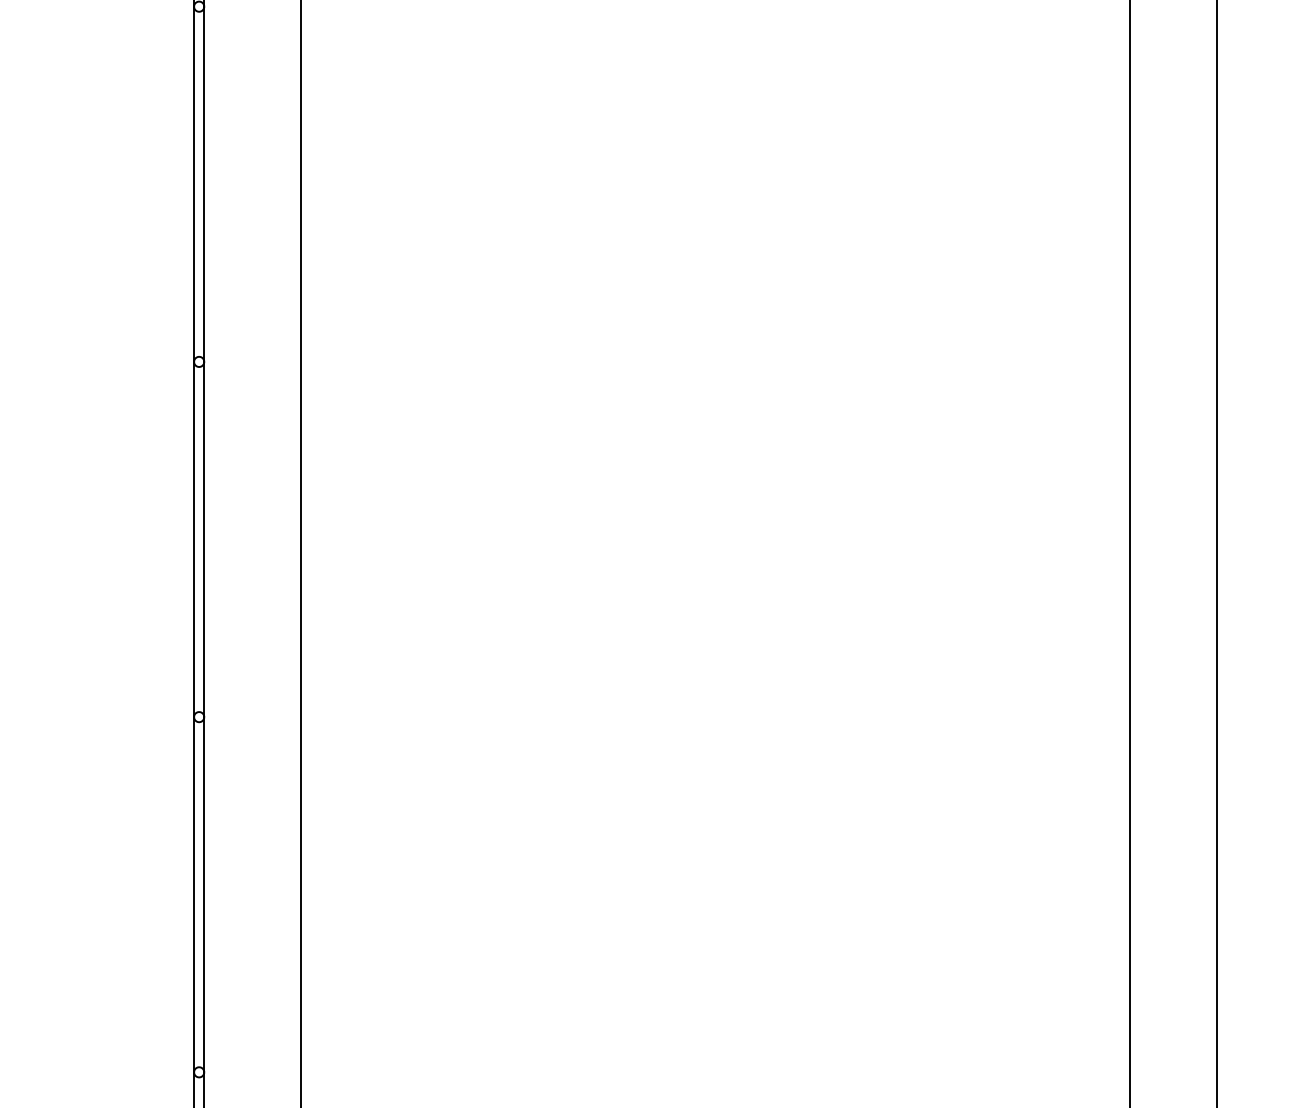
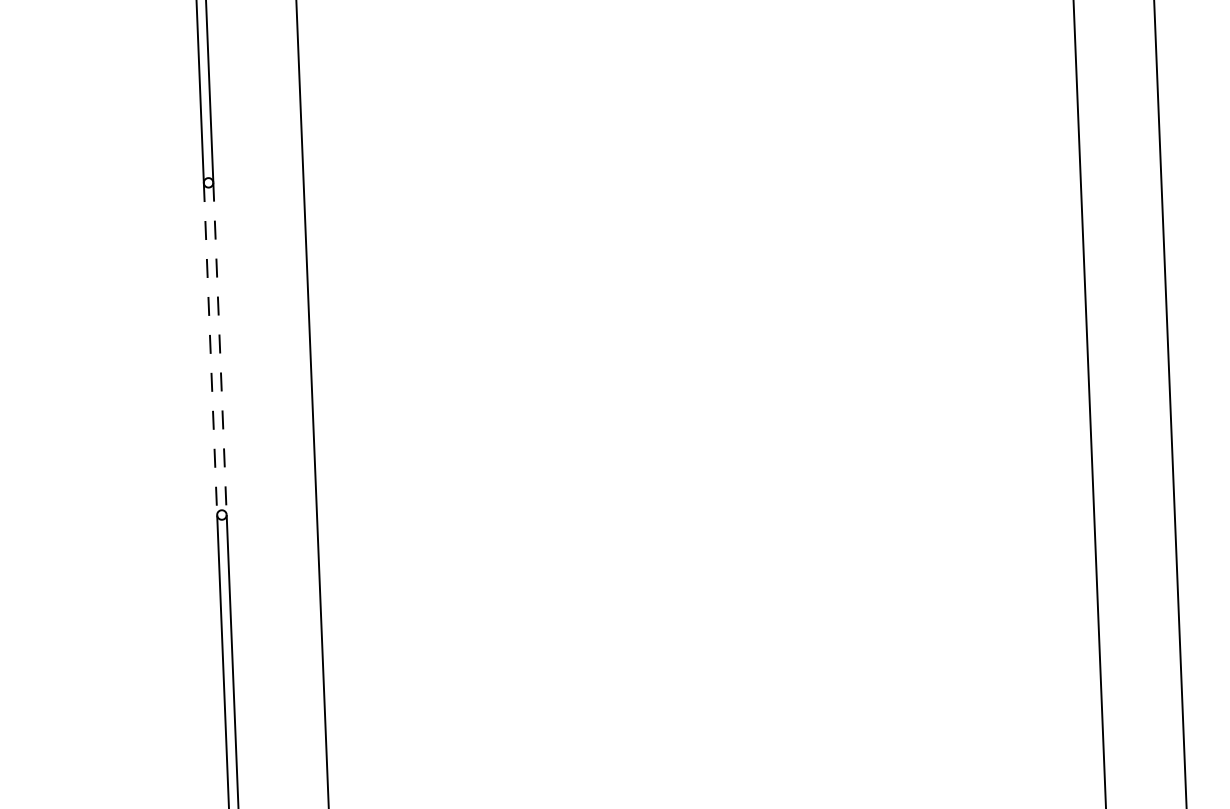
line: (194, 539) -> (210, 349), solid -> dashed
line: (204, 539) -> (220, 348), solid -> dashed

